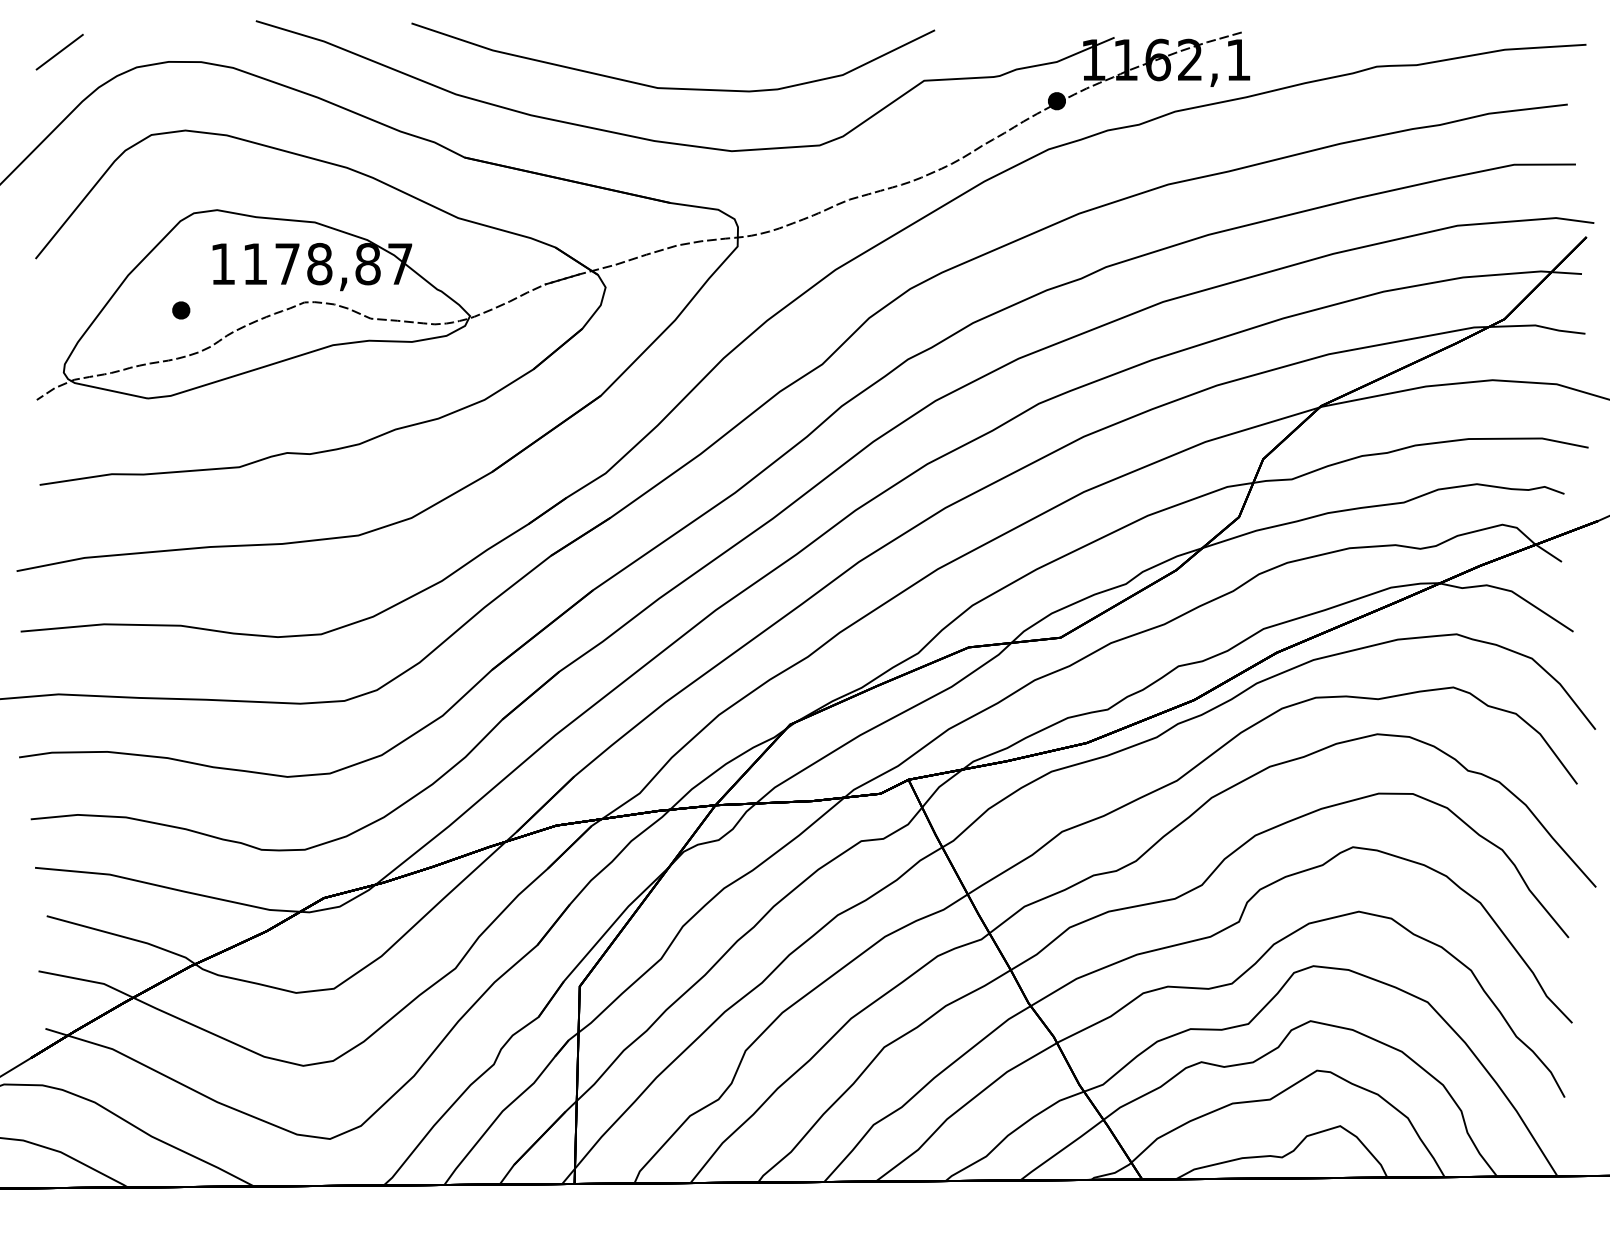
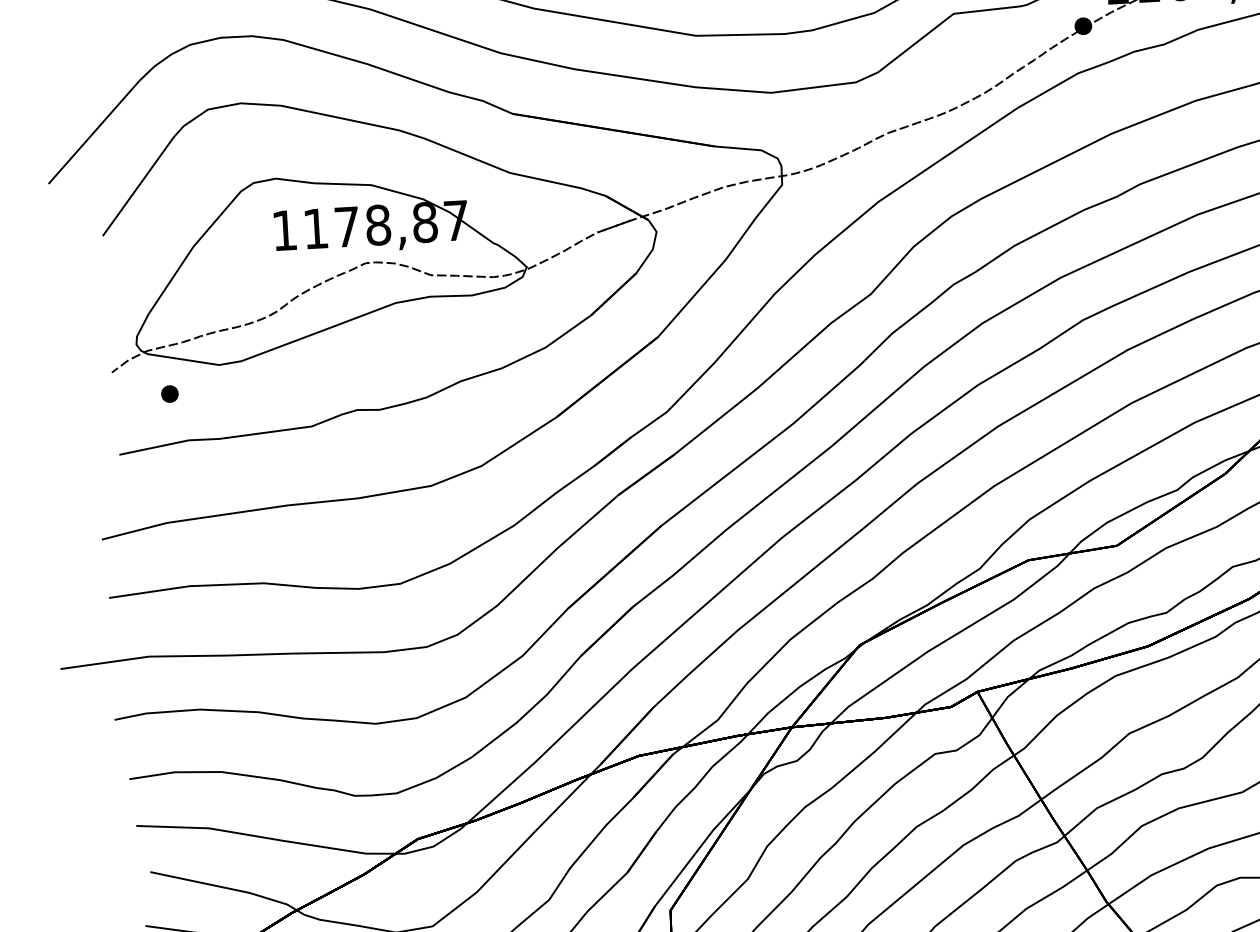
line: (59, 51) -> (114, 33), removed
part: (181, 310) -> (170, 394), moved

